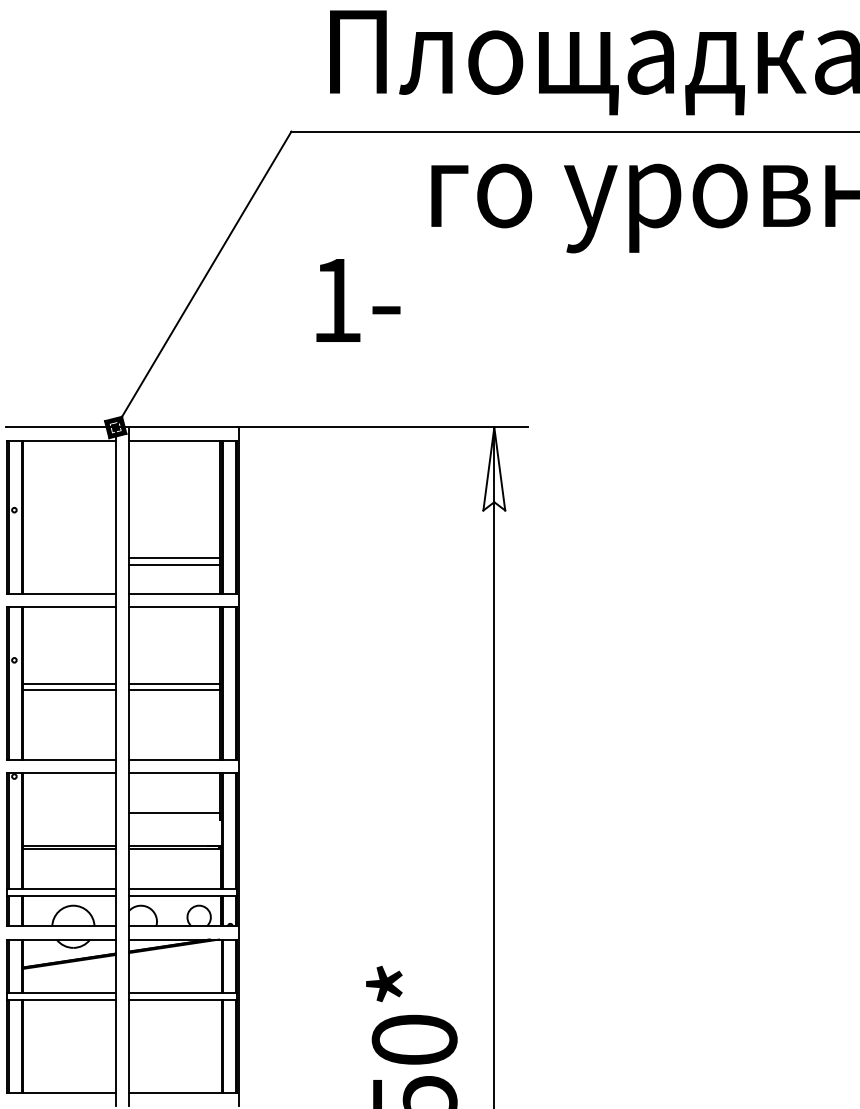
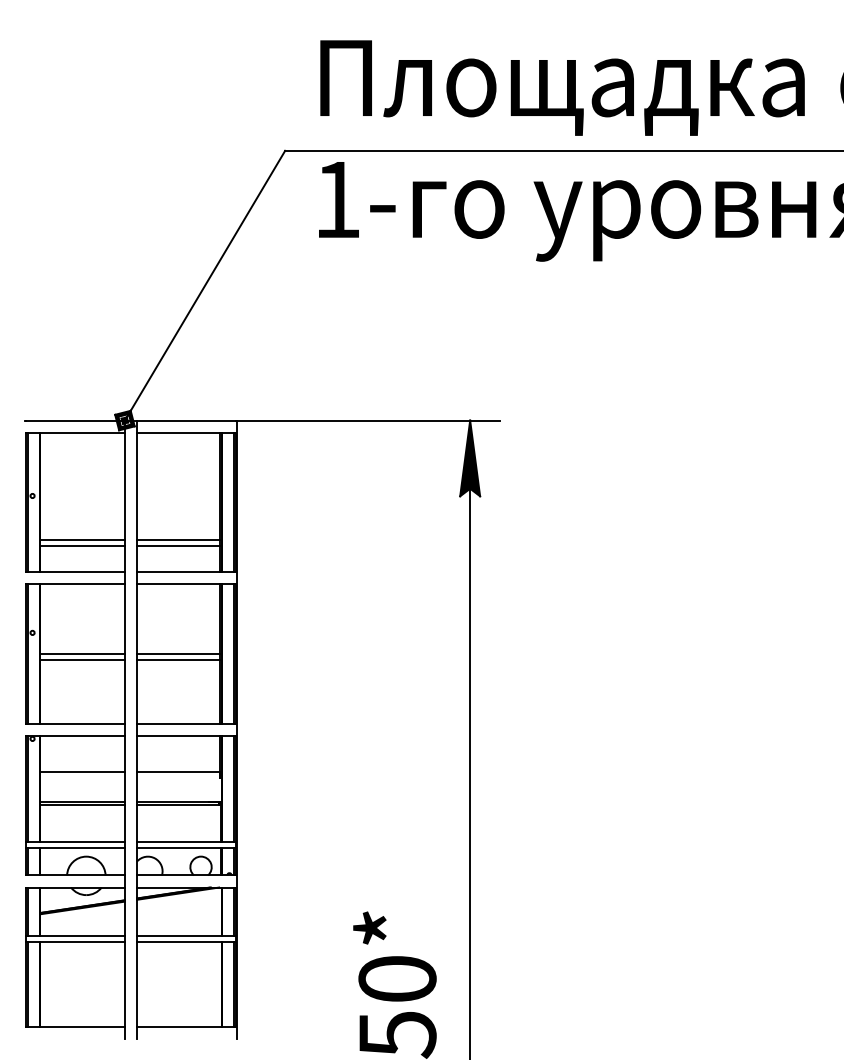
text: (358, 300) -> (357, 199), moved
fill: (494, 469) -> (470, 458), added
line: (69, 557) -> (82, 539), added
line: (69, 564) -> (82, 545), added
line: (69, 813) -> (82, 772), added

